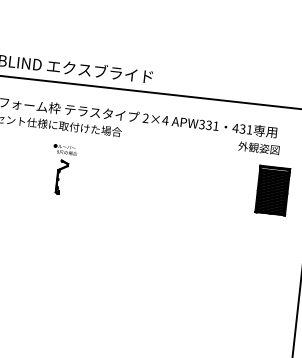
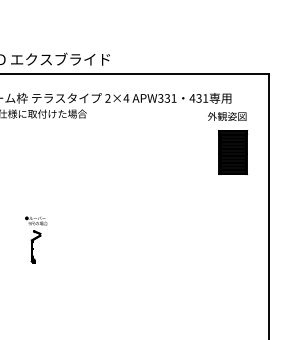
text: (259, 148) -> (227, 116), moved
part: (63, 169) -> (36, 239), moved

